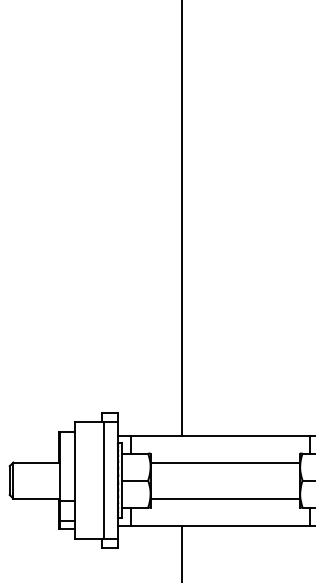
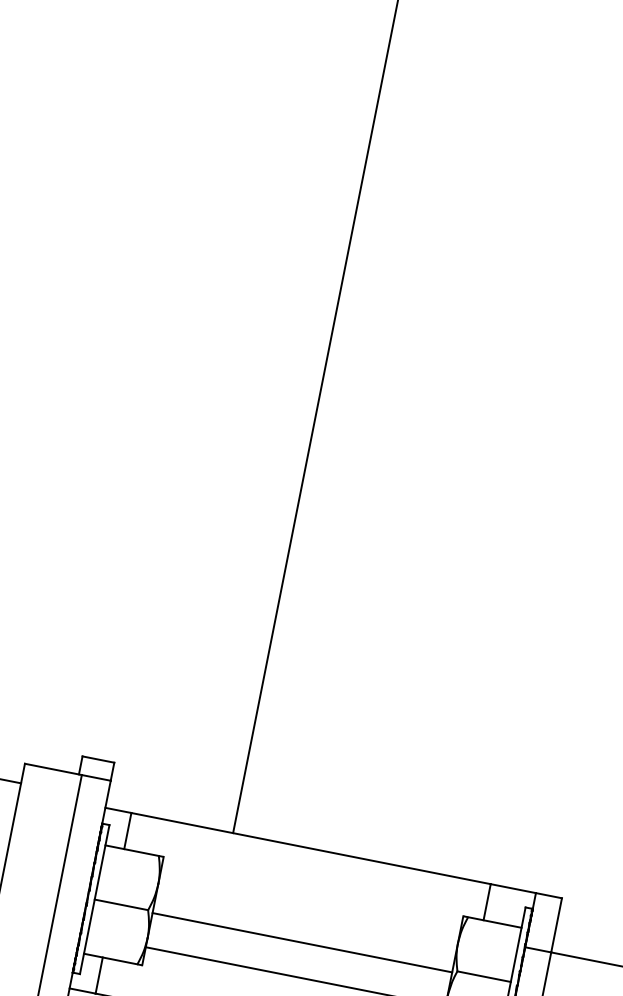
line: (225, 462) -> (302, 942), moved

